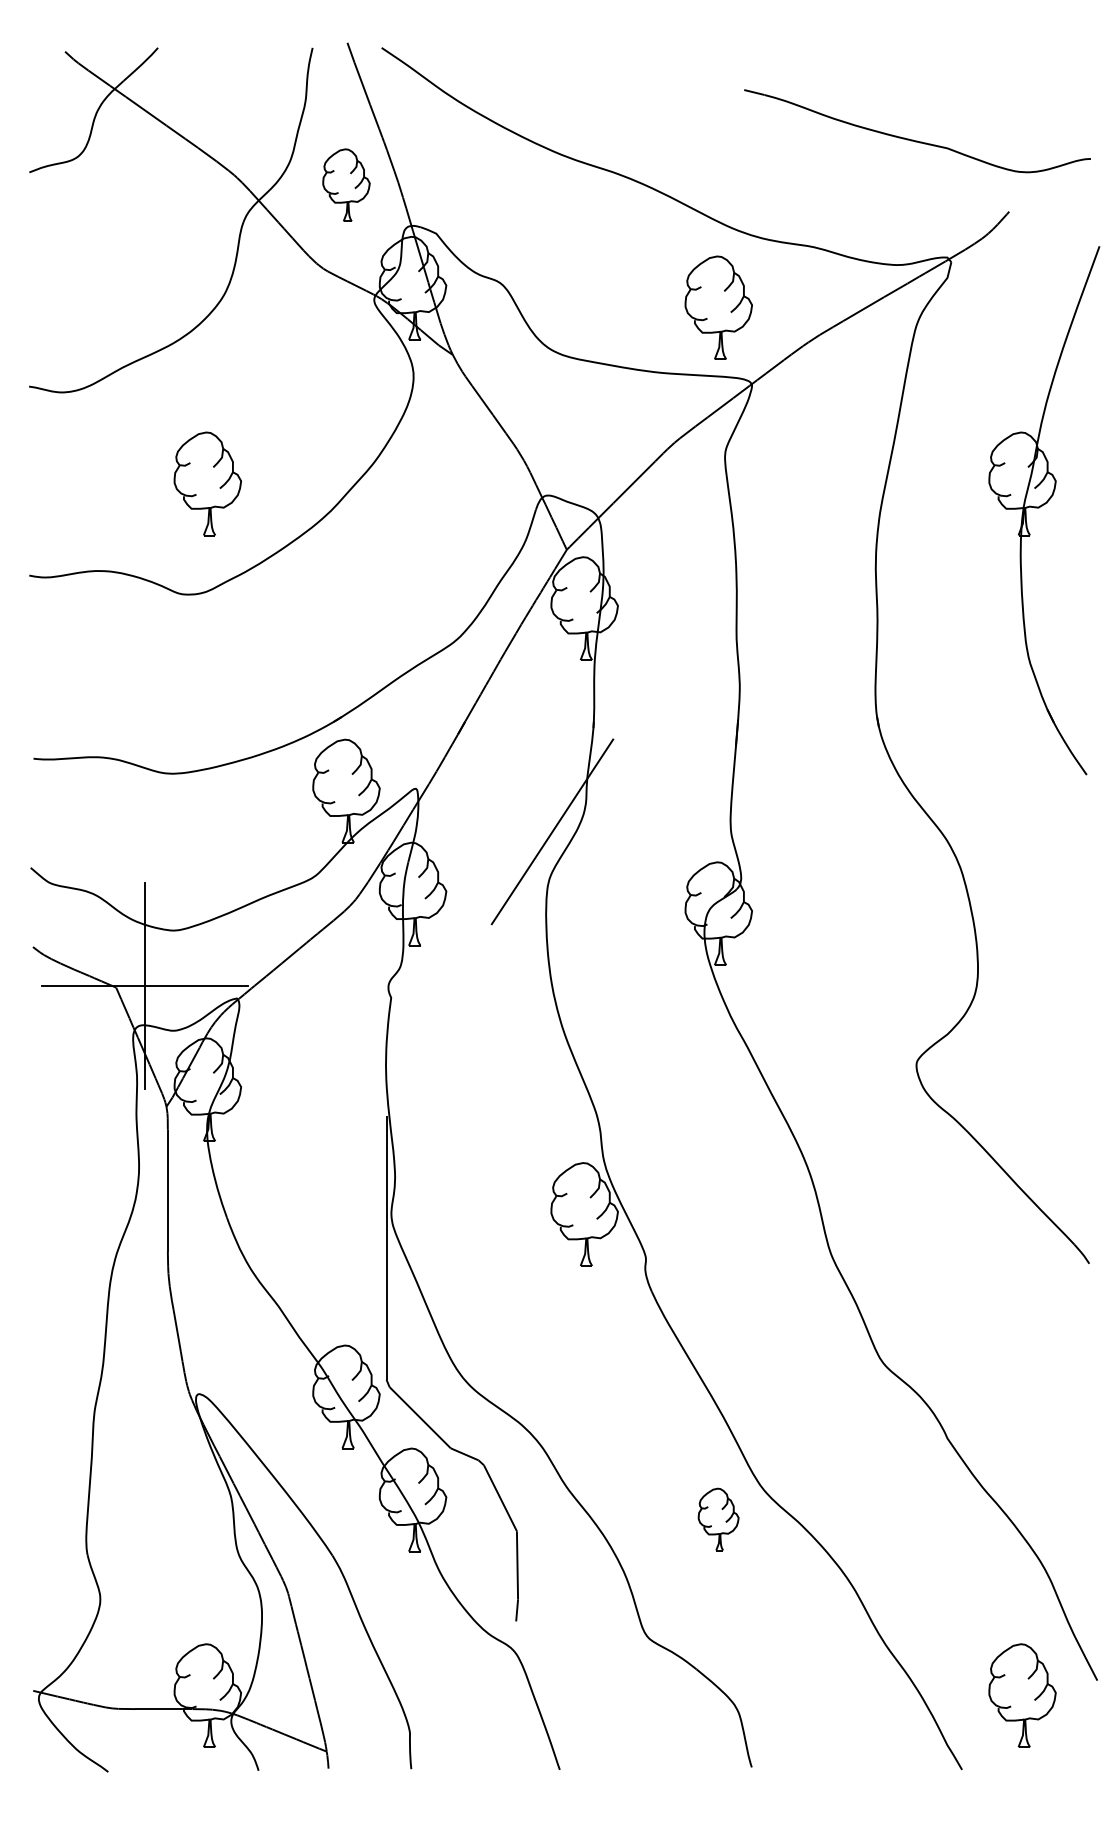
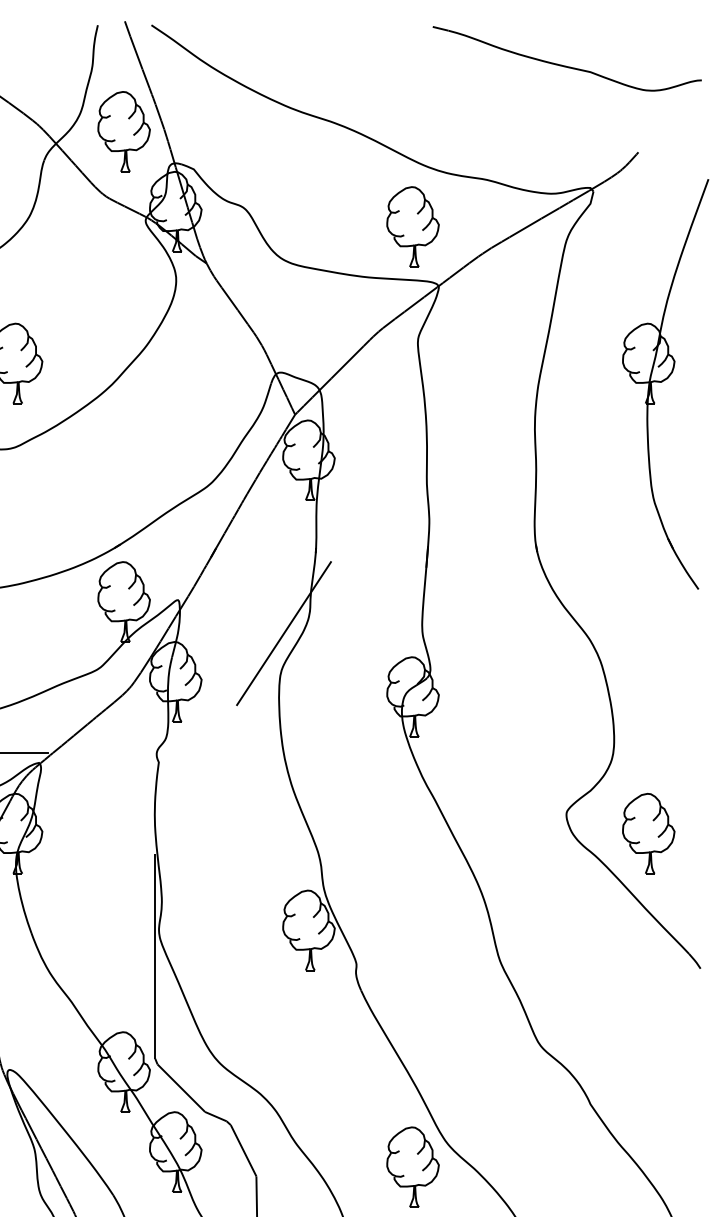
part: (913, 139) -> (564, 65), moved
part: (346, 185) -> (124, 132), size x1.43
part: (1022, 1089) -> (648, 833), added
part: (718, 1519) -> (412, 1167), size x1.67

